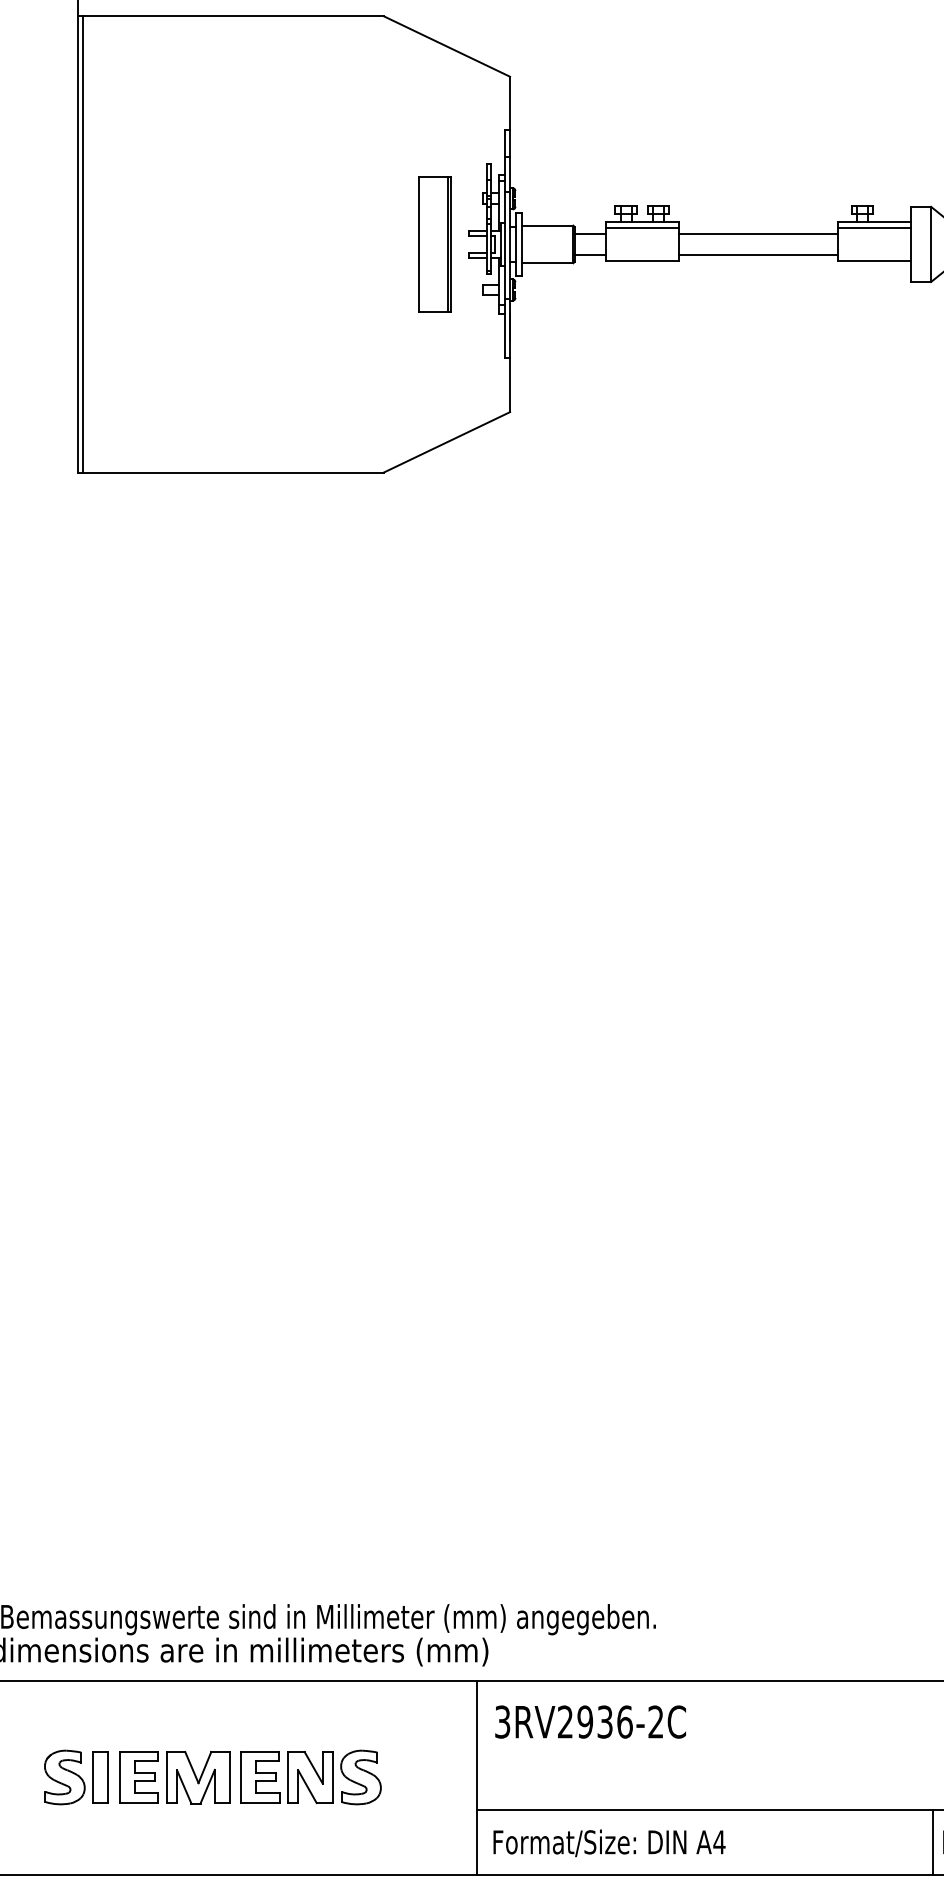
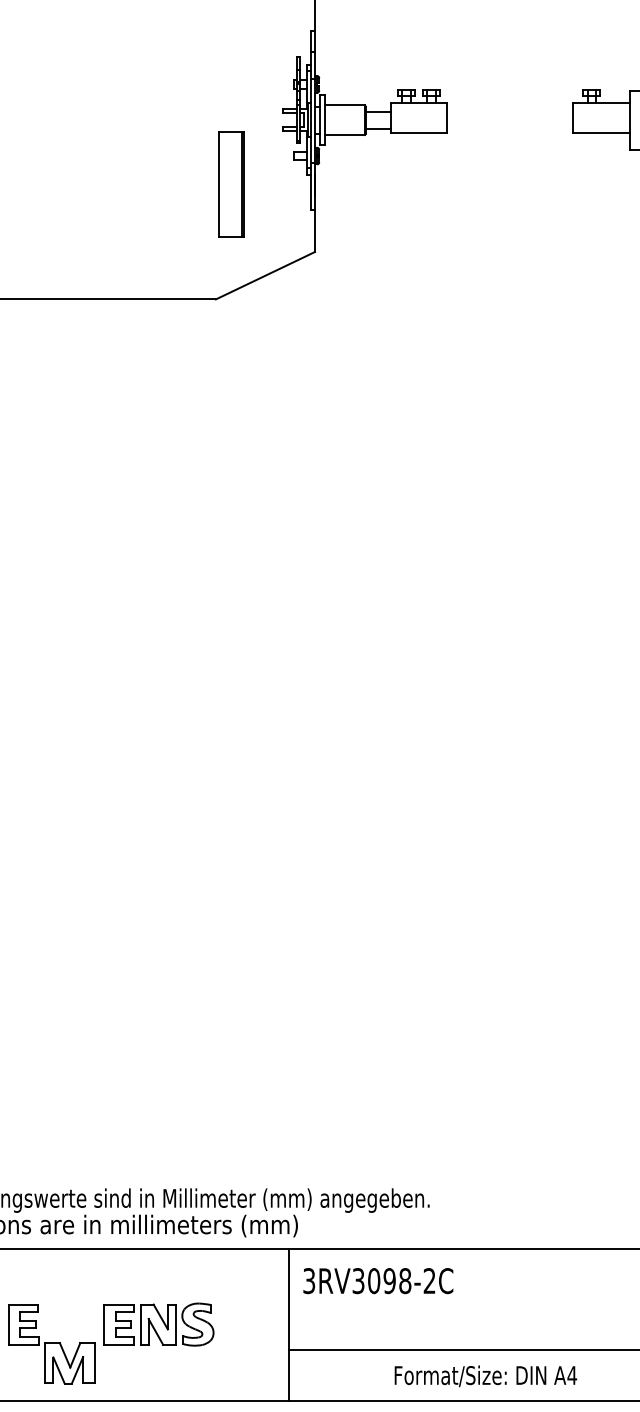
line: (642, 228) -> (419, 107), removed
line: (874, 228) -> (601, 107), removed
line: (758, 233) -> (510, 111), removed
part: (434, 244) -> (231, 184), moved
line: (758, 255) -> (510, 128), removed
text: (595, 1721) -> (382, 1280), 3RV2936-2C -> 3RV3098-2C
part: (198, 1777) -> (70, 1363), moved
text: (609, 1843) -> (485, 1376), moved

